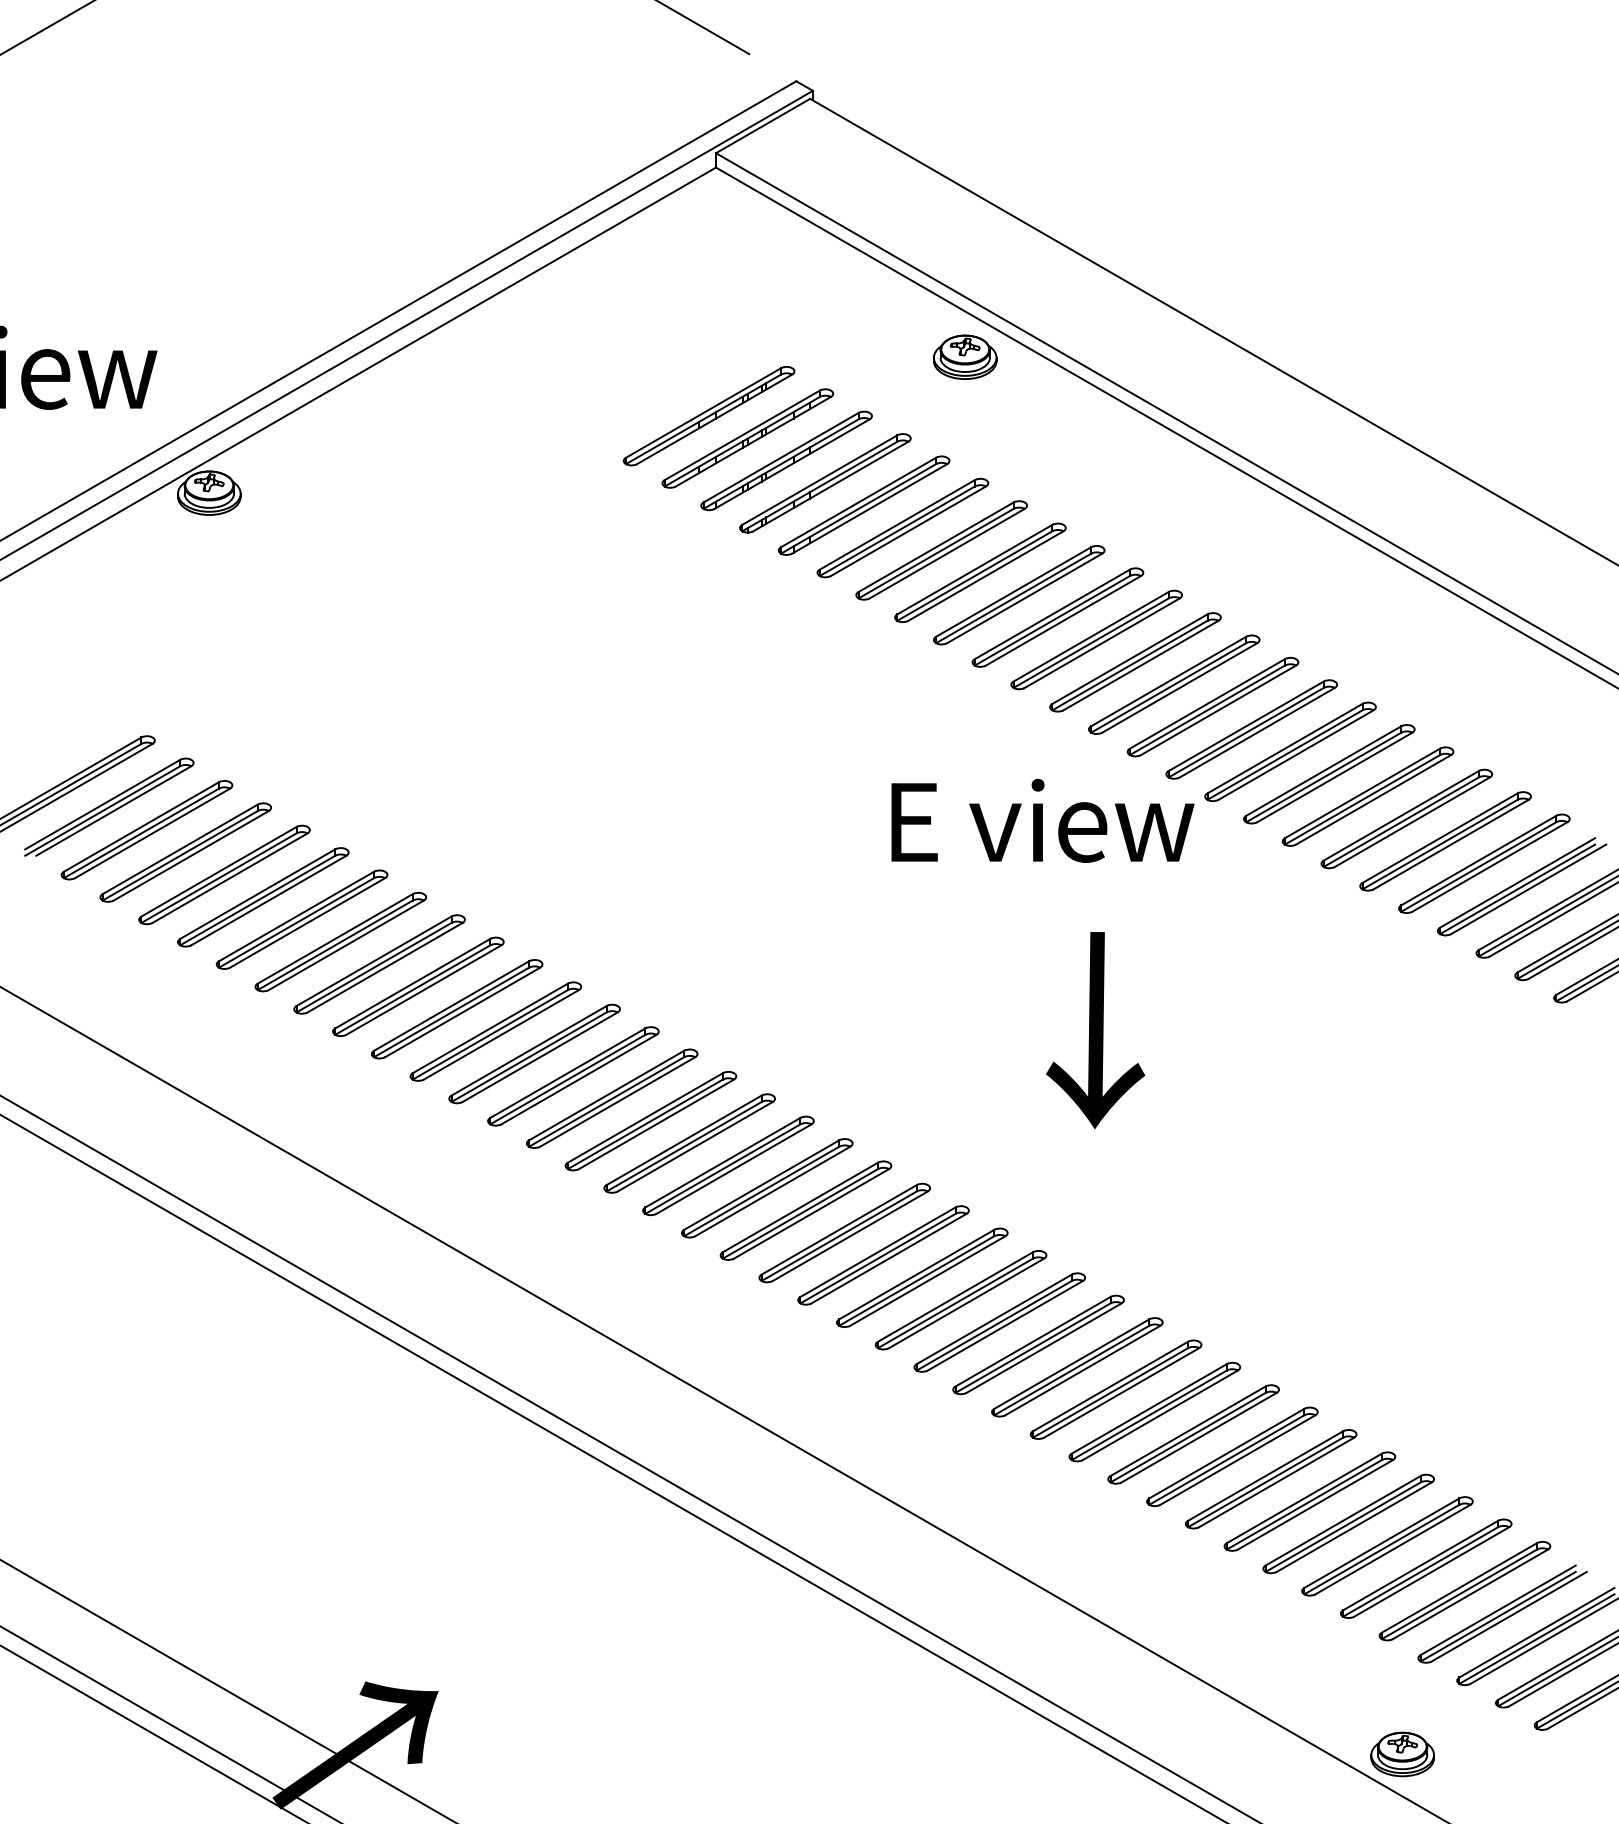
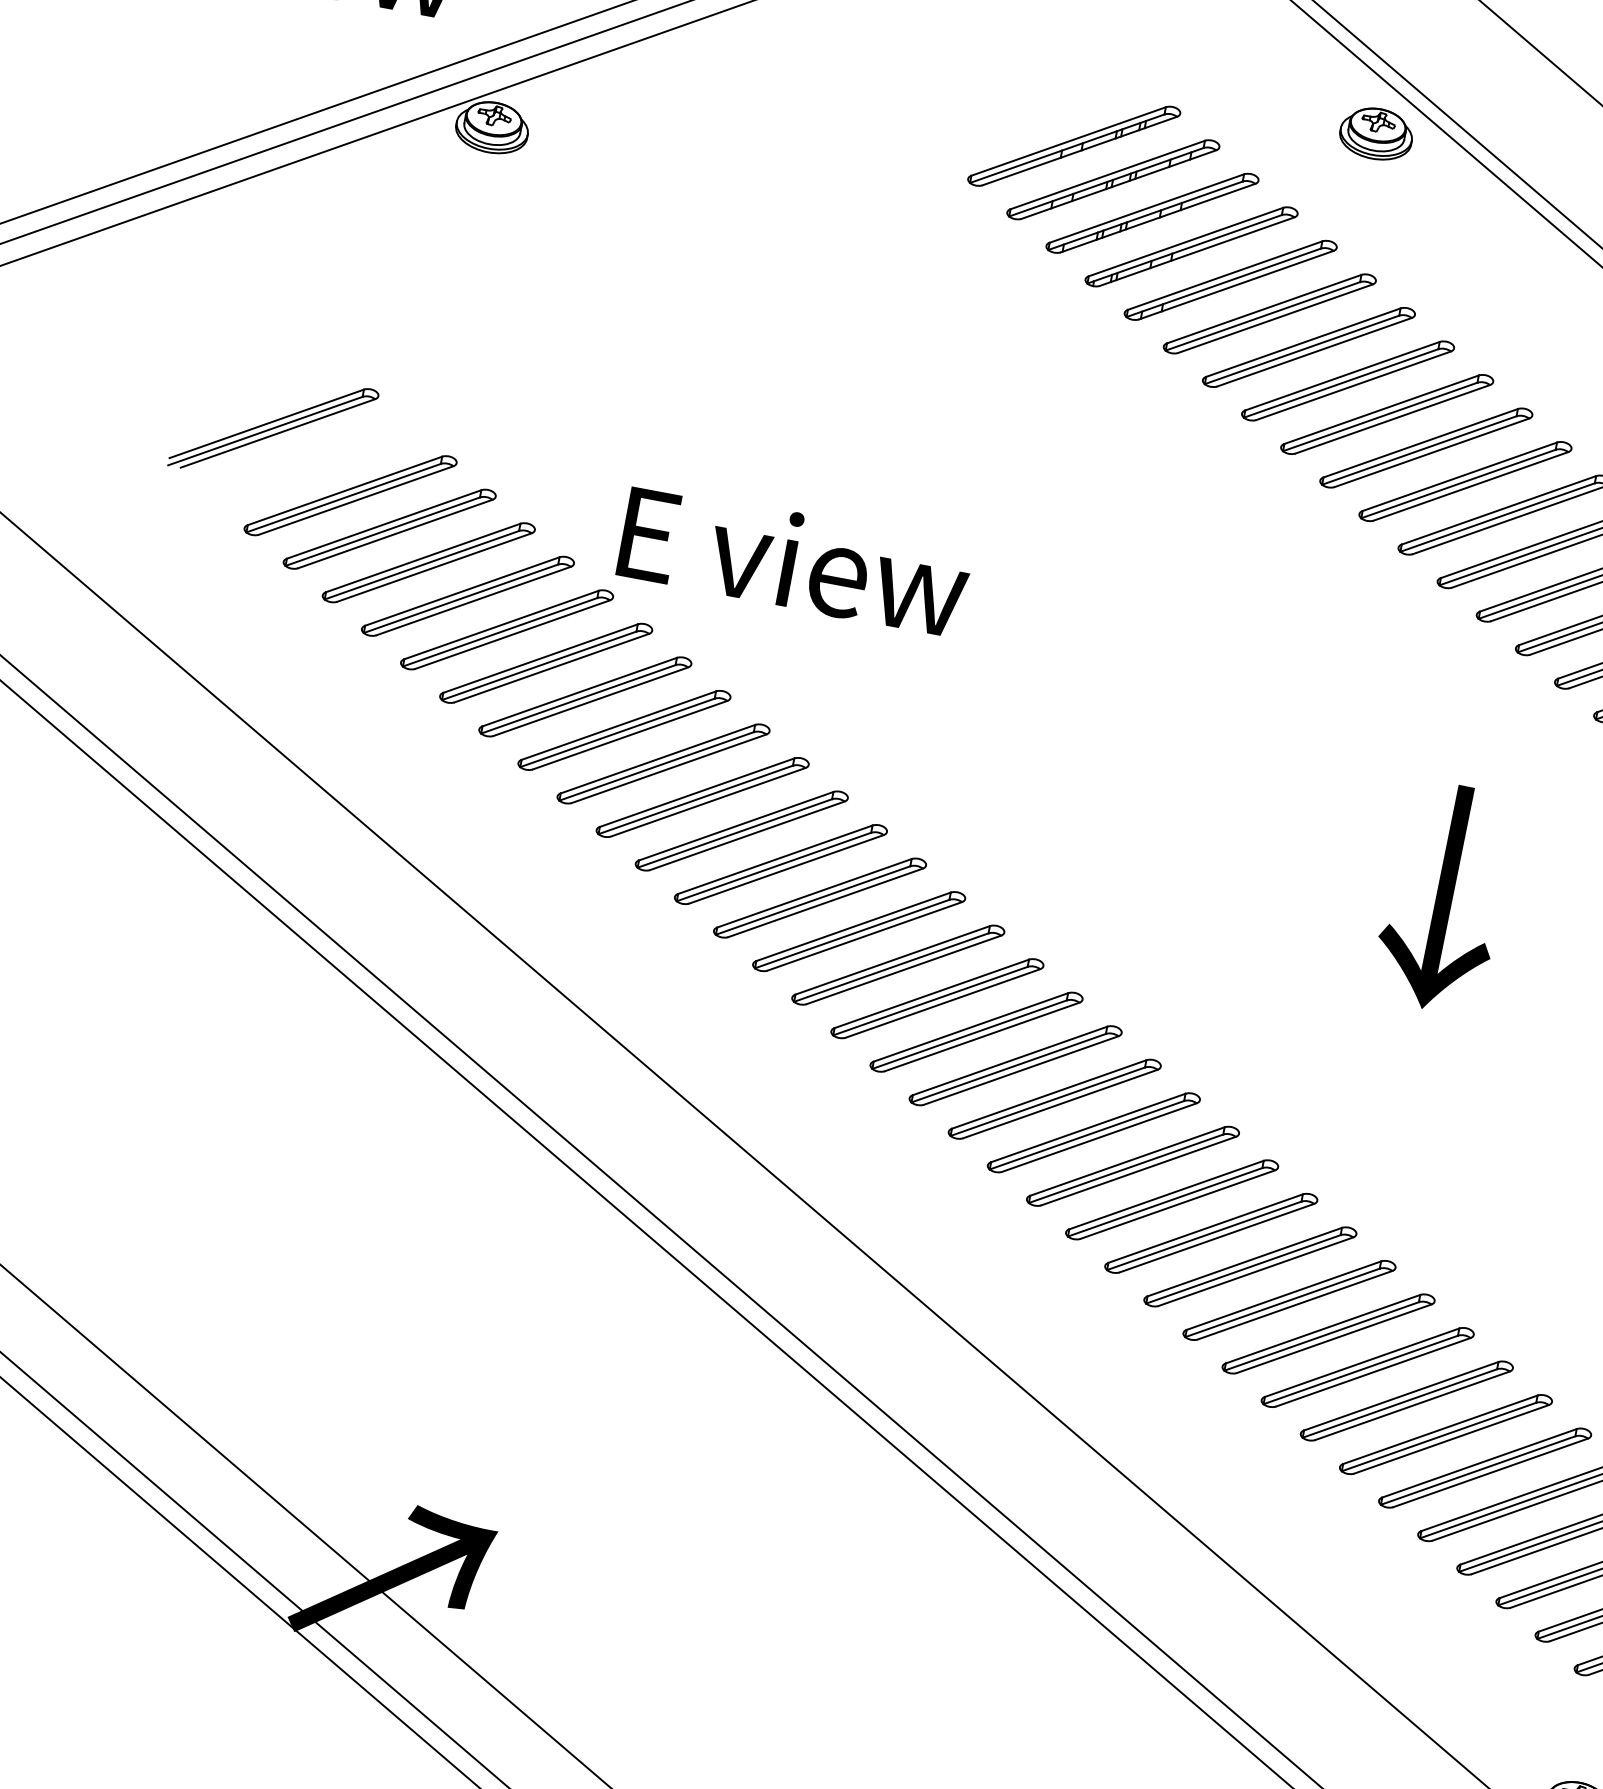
part: (109, 806) -> (313, 460), removed
text: (1042, 820) -> (794, 560), moved
text: (1095, 1030) -> (1443, 897), moved

